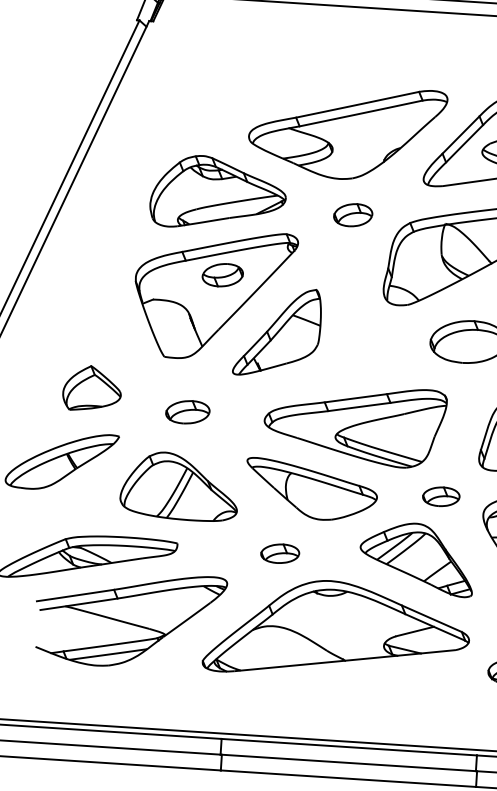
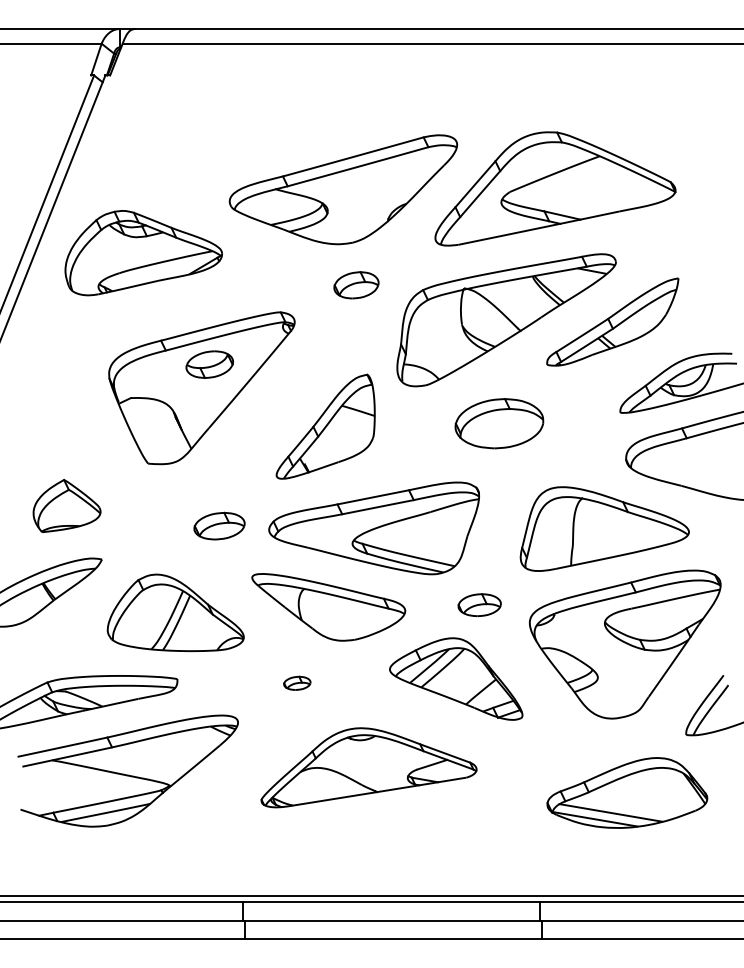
part: (218, 193) -> (143, 253), moved
part: (277, 332) -> (325, 426), moved
part: (187, 411) -> (219, 525), moved
part: (280, 553) -> (297, 683), size x0.6
part: (336, 630) -> (368, 767), size x0.7

